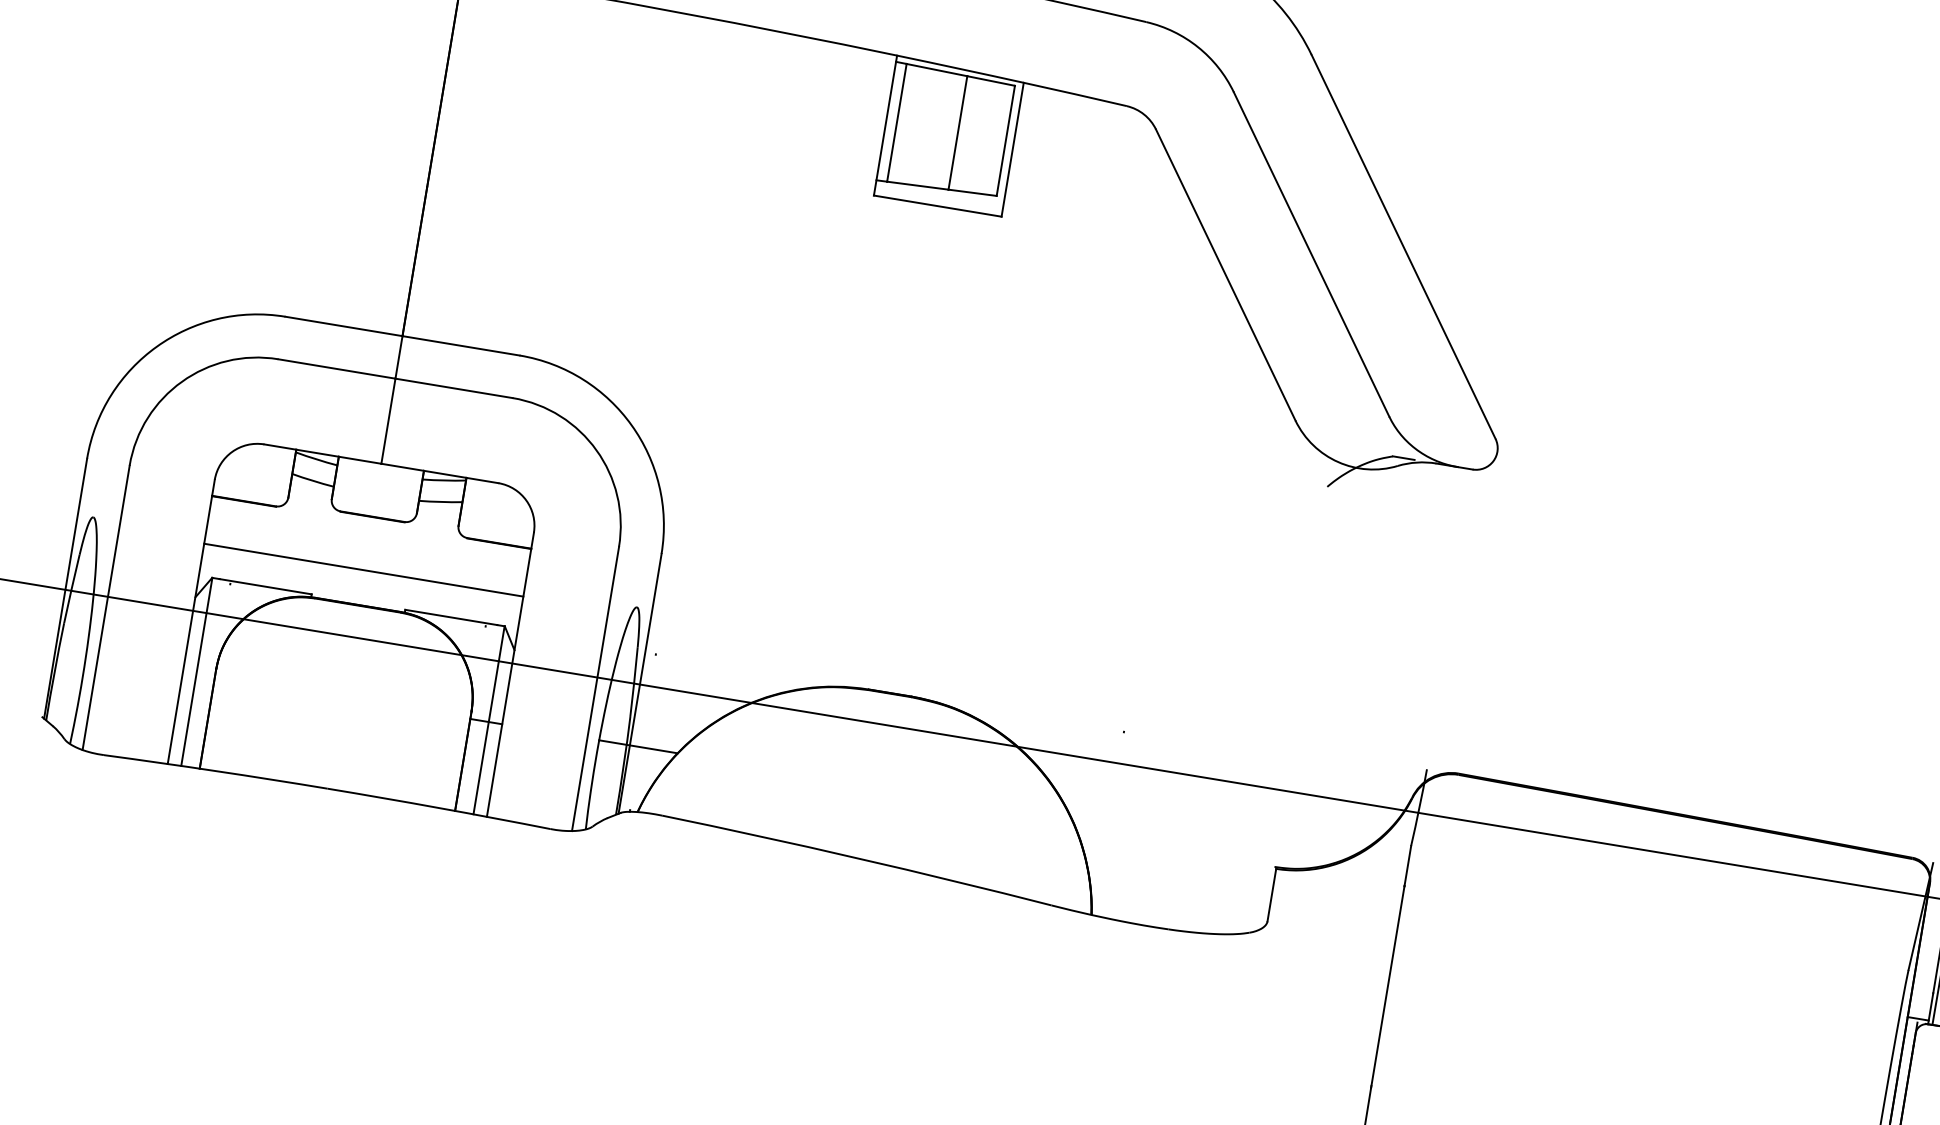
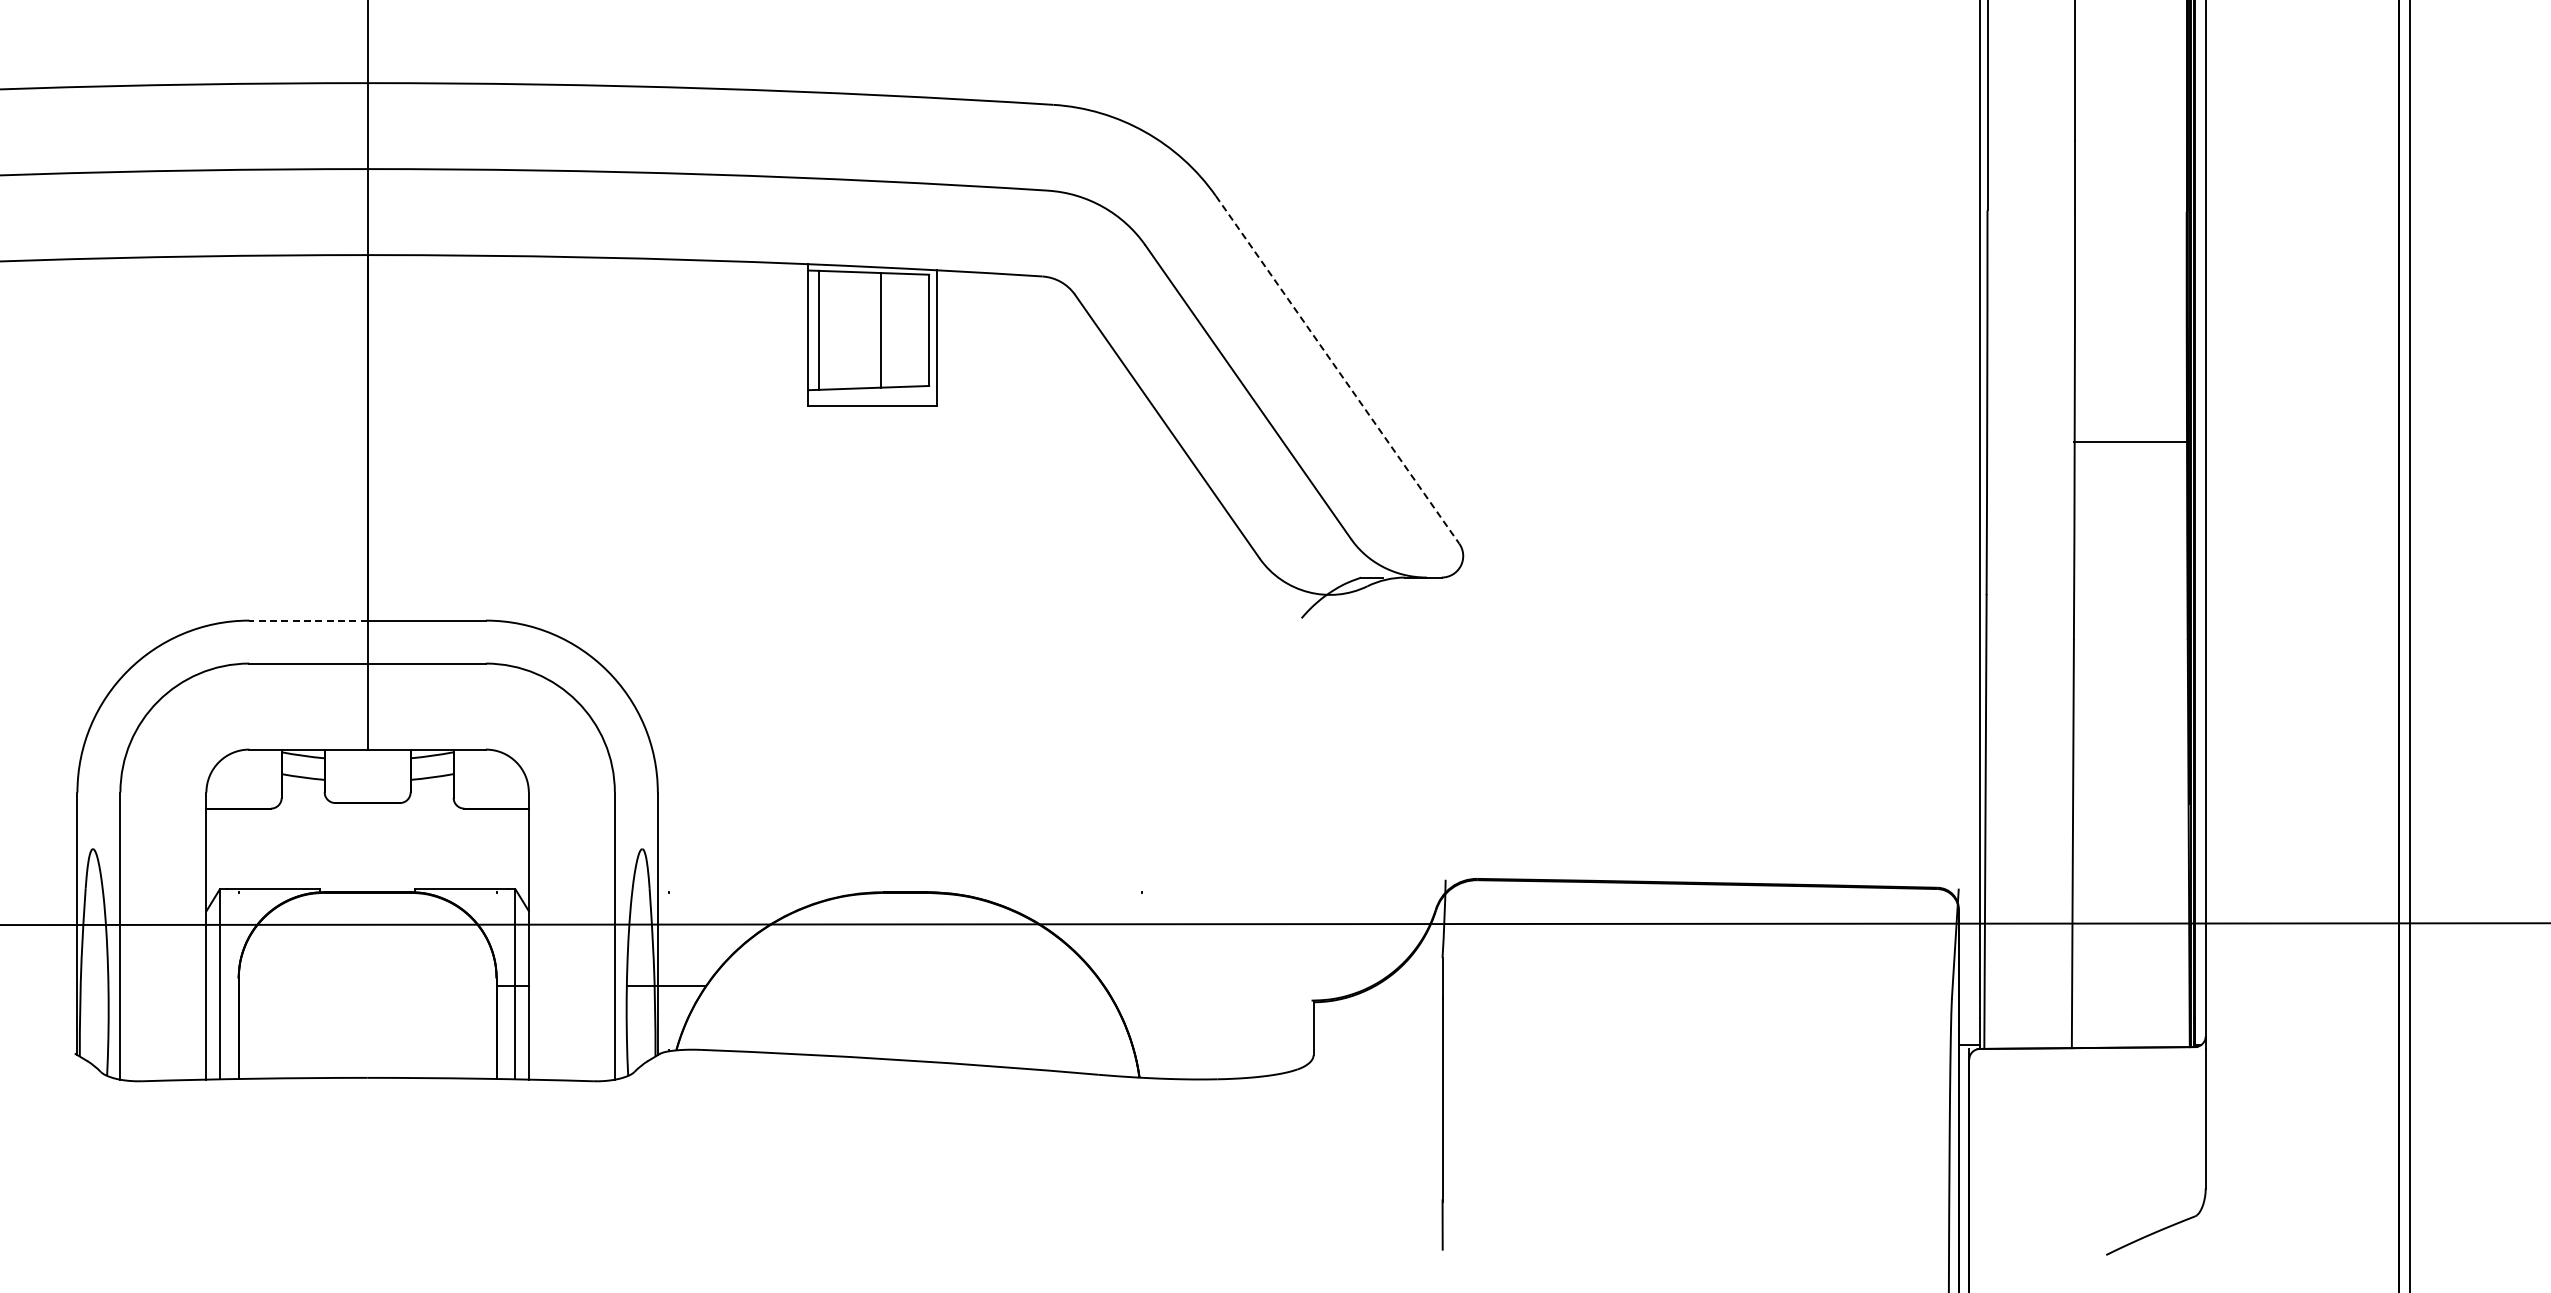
line: (1403, 247) -> (1337, 370), solid -> dashed
line: (344, 326) -> (308, 620), solid -> dashed
line: (363, 570) -> (367, 857), removed

